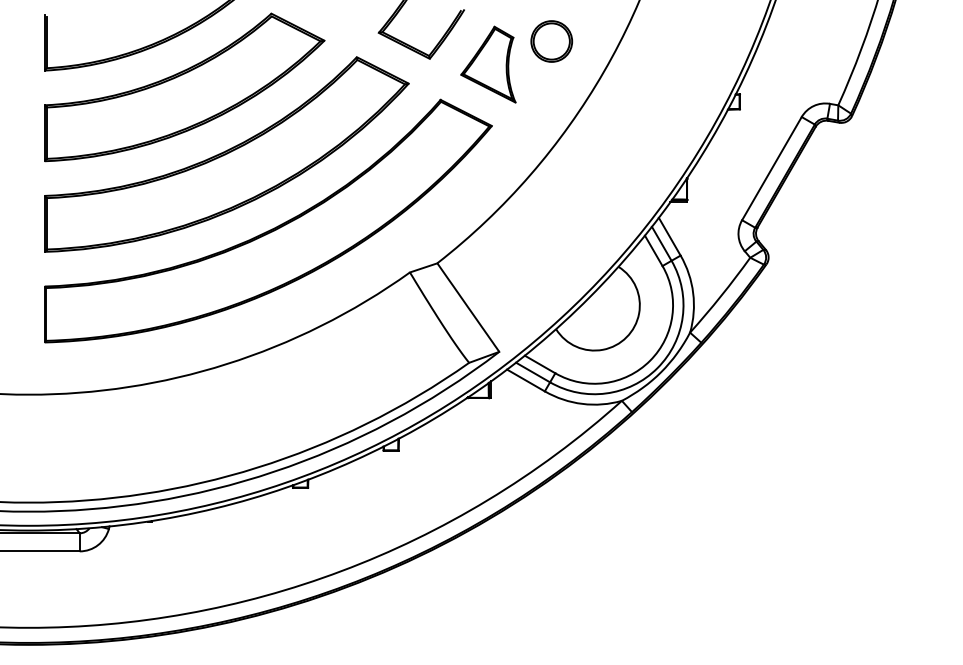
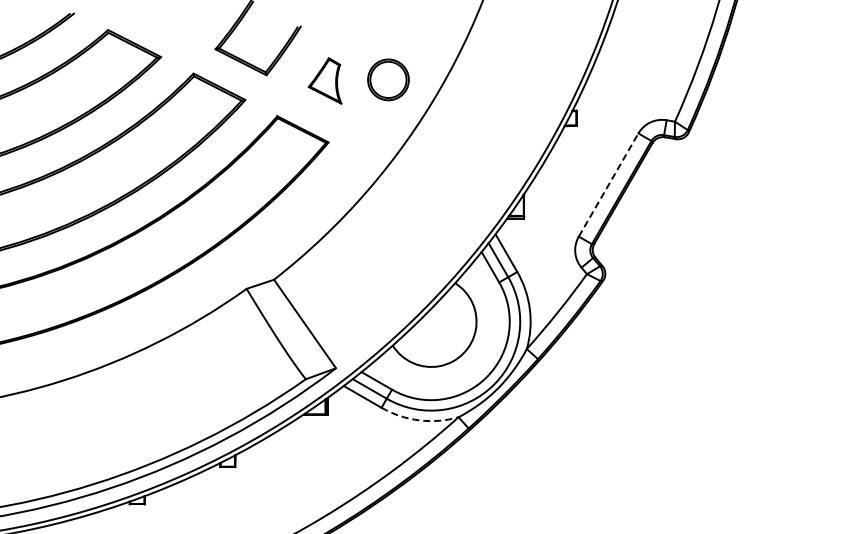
part: (551, 41) -> (388, 79), moved
part: (488, 64) -> (325, 80), size x0.6
line: (771, 168) -> (608, 184), solid -> dashed
arc: (582, 403) -> (419, 419), solid -> dashed

